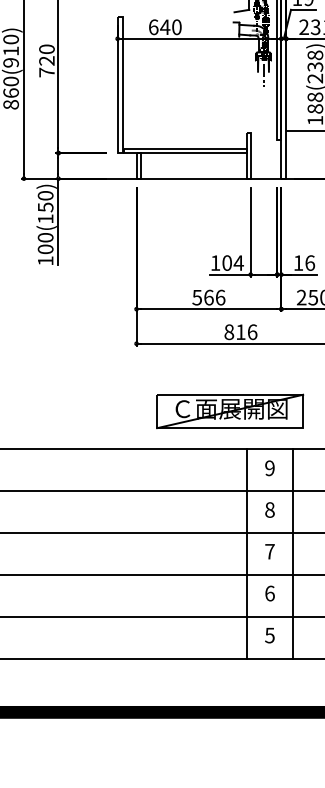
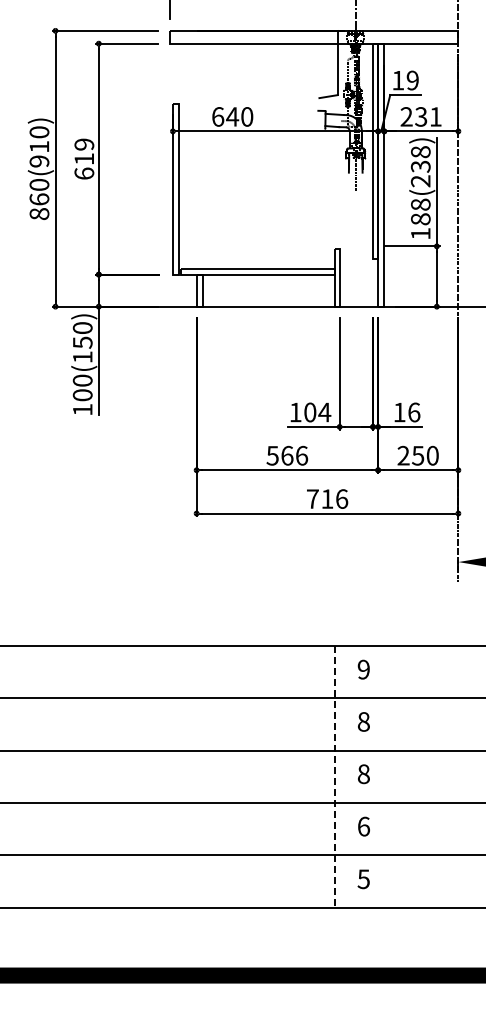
text: (47, 60) -> (84, 158), 720 -> 619
text: (228, 331) -> (312, 498), 816 -> 716
part: (229, 411) -> (313, 598), removed
text: (269, 551) -> (363, 774), 7 -> 8
line: (246, 554) -> (334, 777), solid -> dashed
line: (292, 554) -> (392, 777), removed

